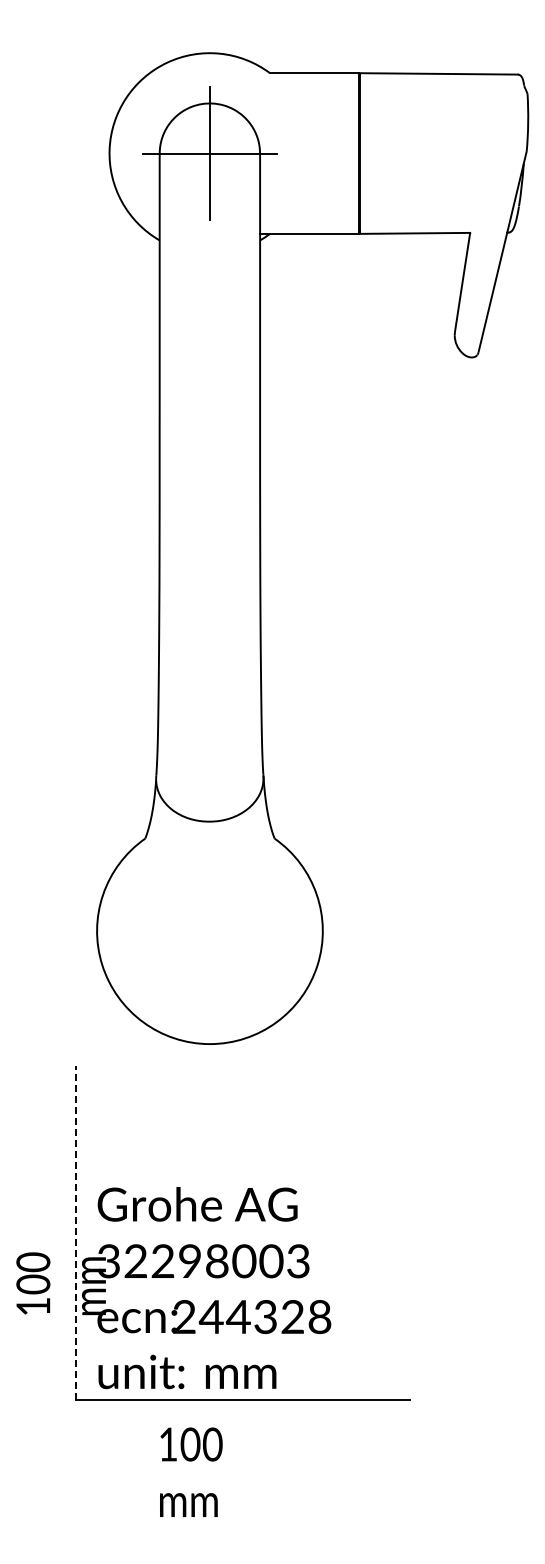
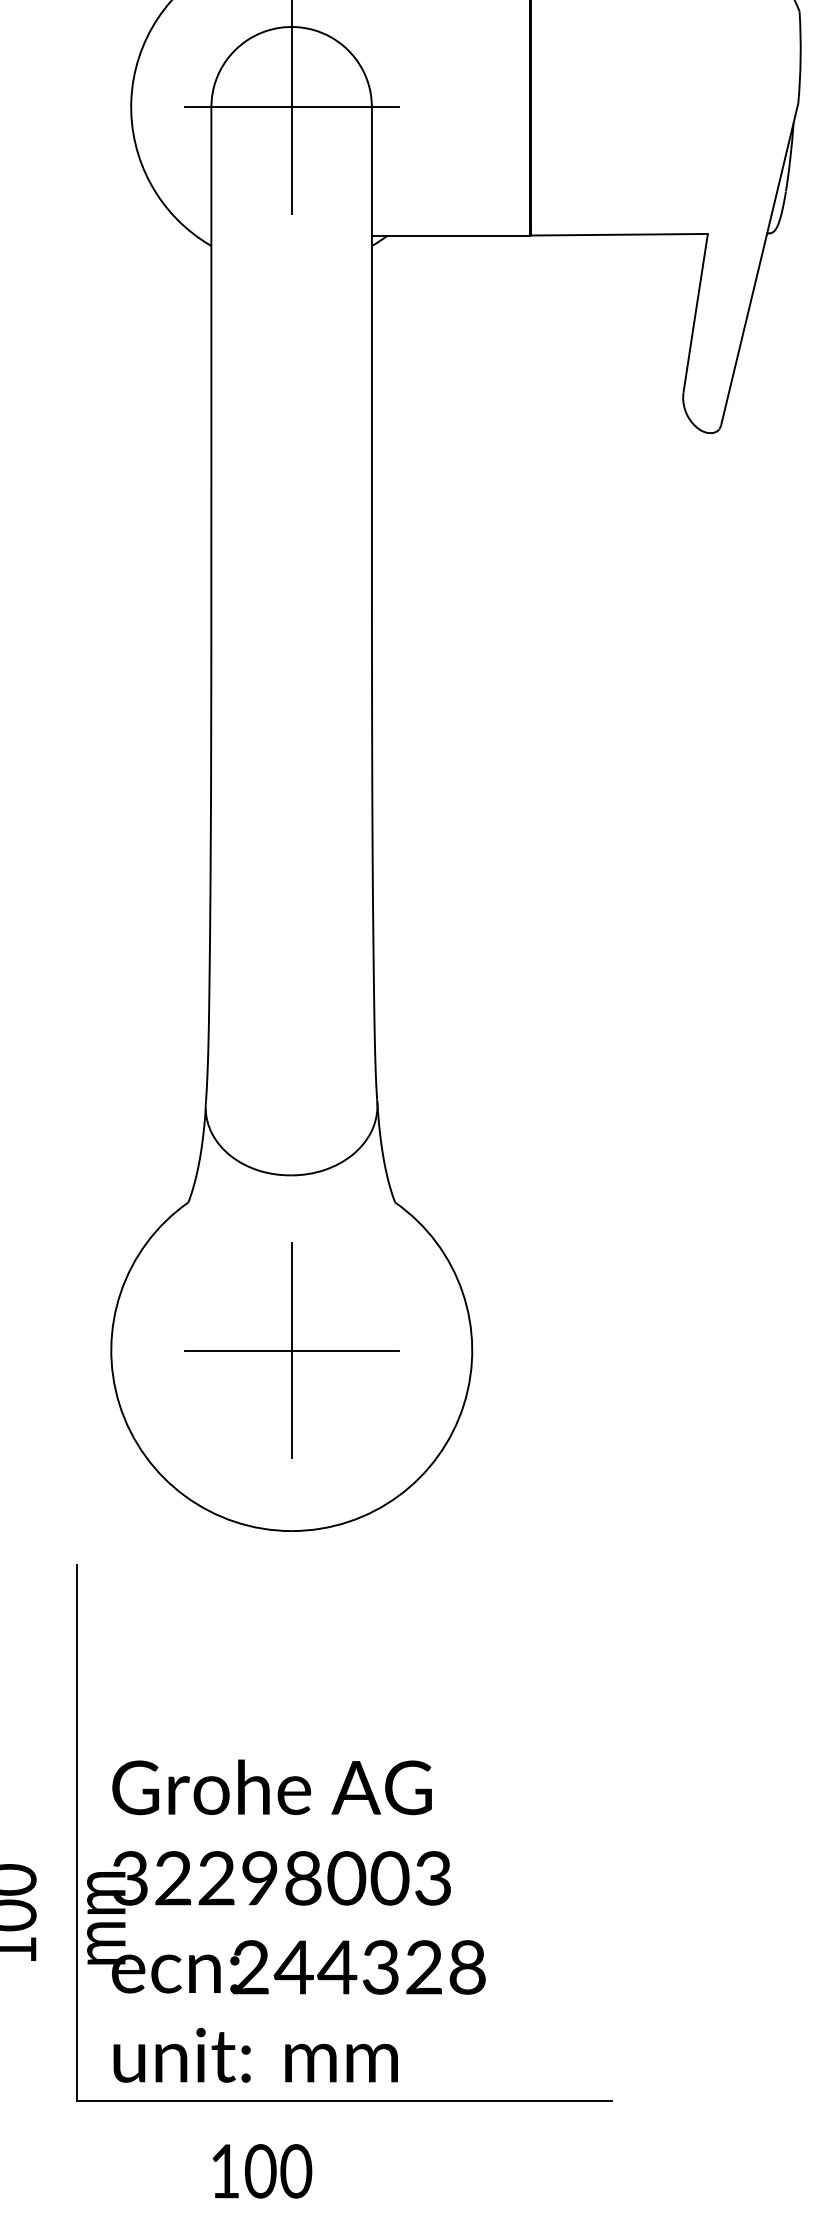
part: (209, 930) -> (291, 1349), added
line: (75, 1232) -> (76, 1832), dashed -> solid

